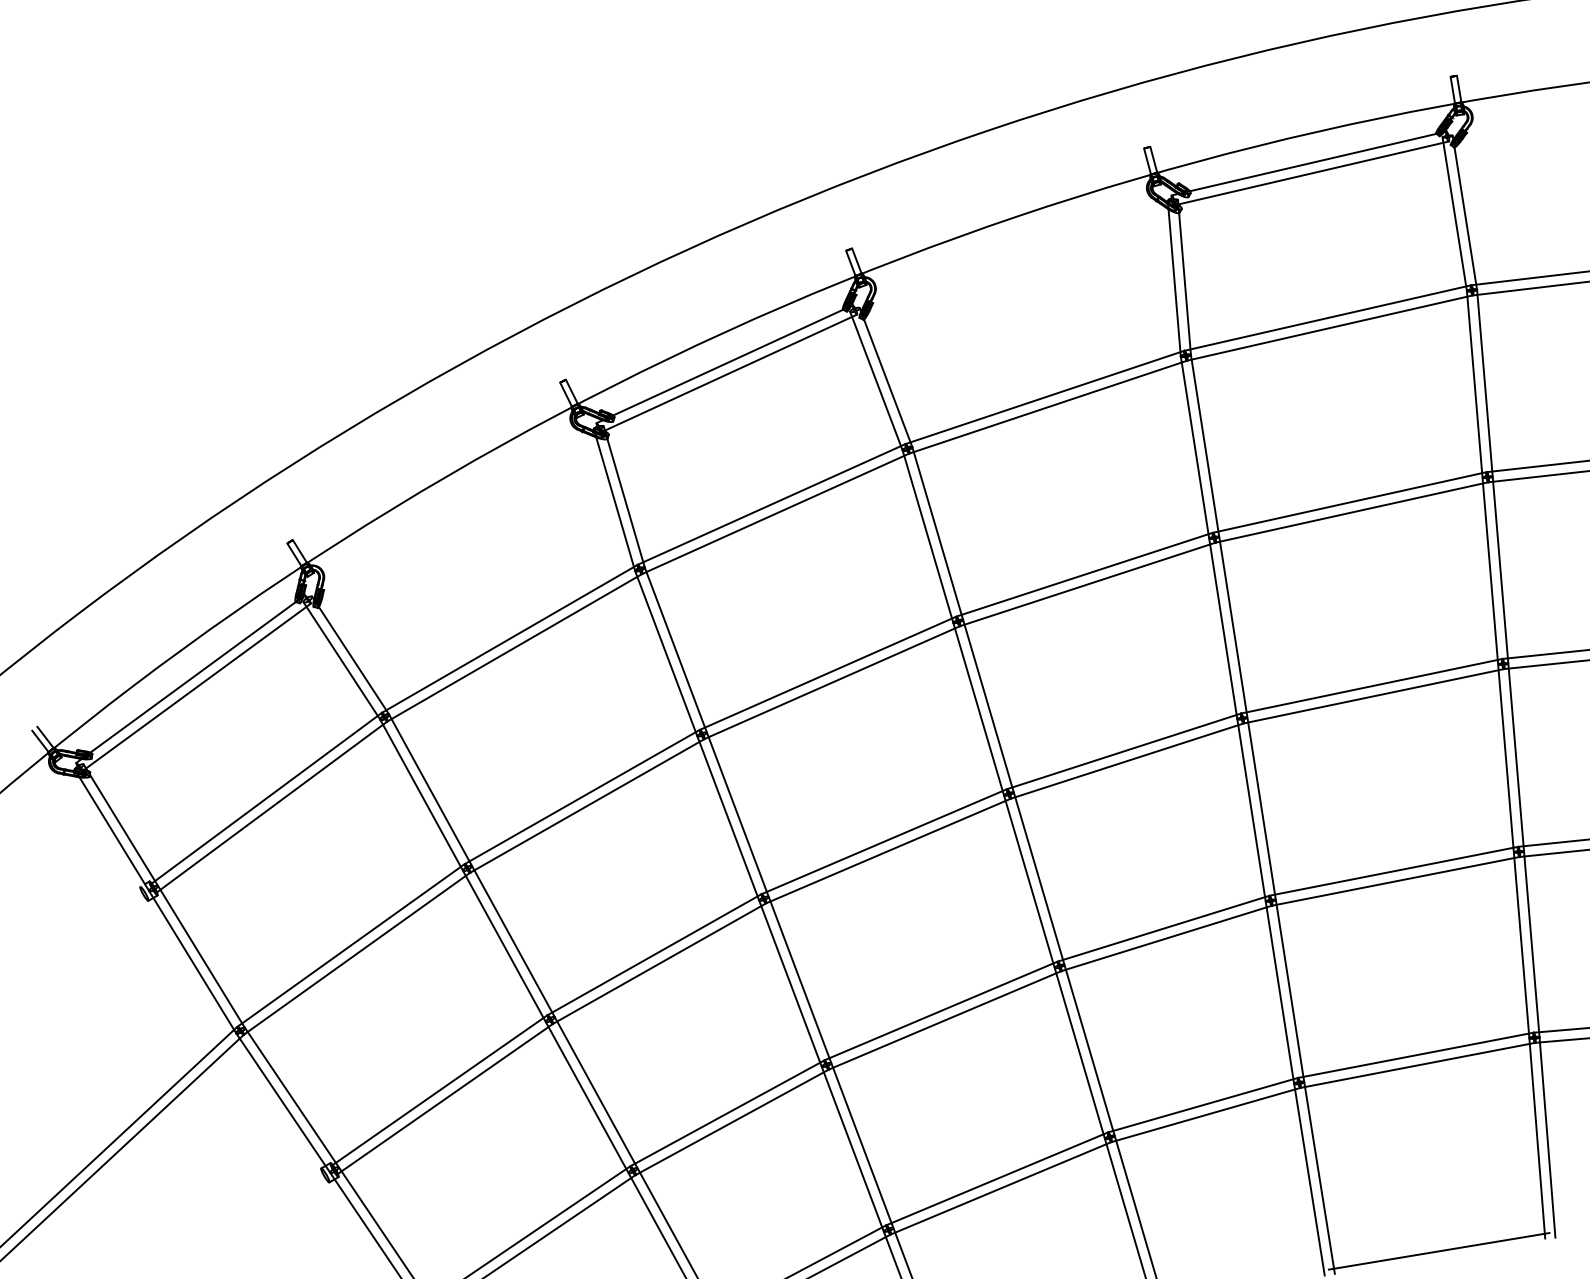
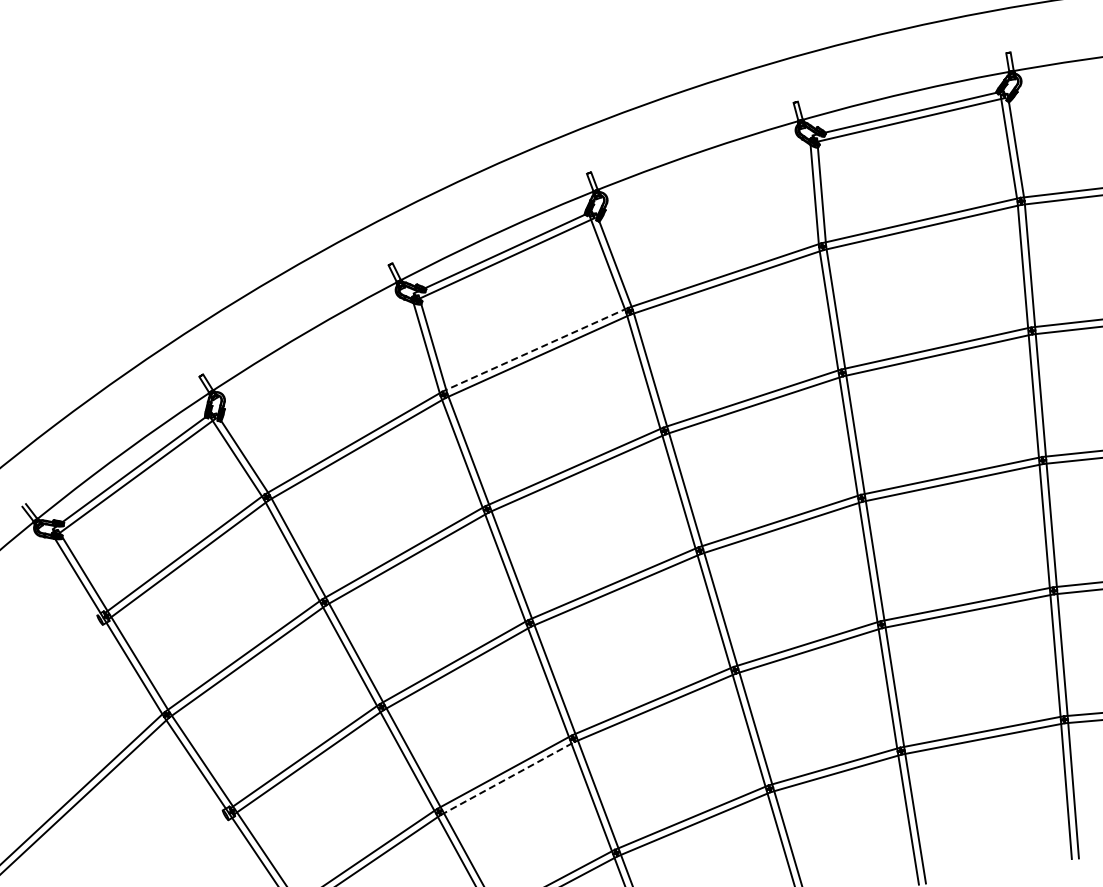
line: (771, 503) -> (535, 349), solid -> dashed
line: (733, 1122) -> (508, 778), solid -> dashed
line: (1437, 1250) -> (997, 867), removed

